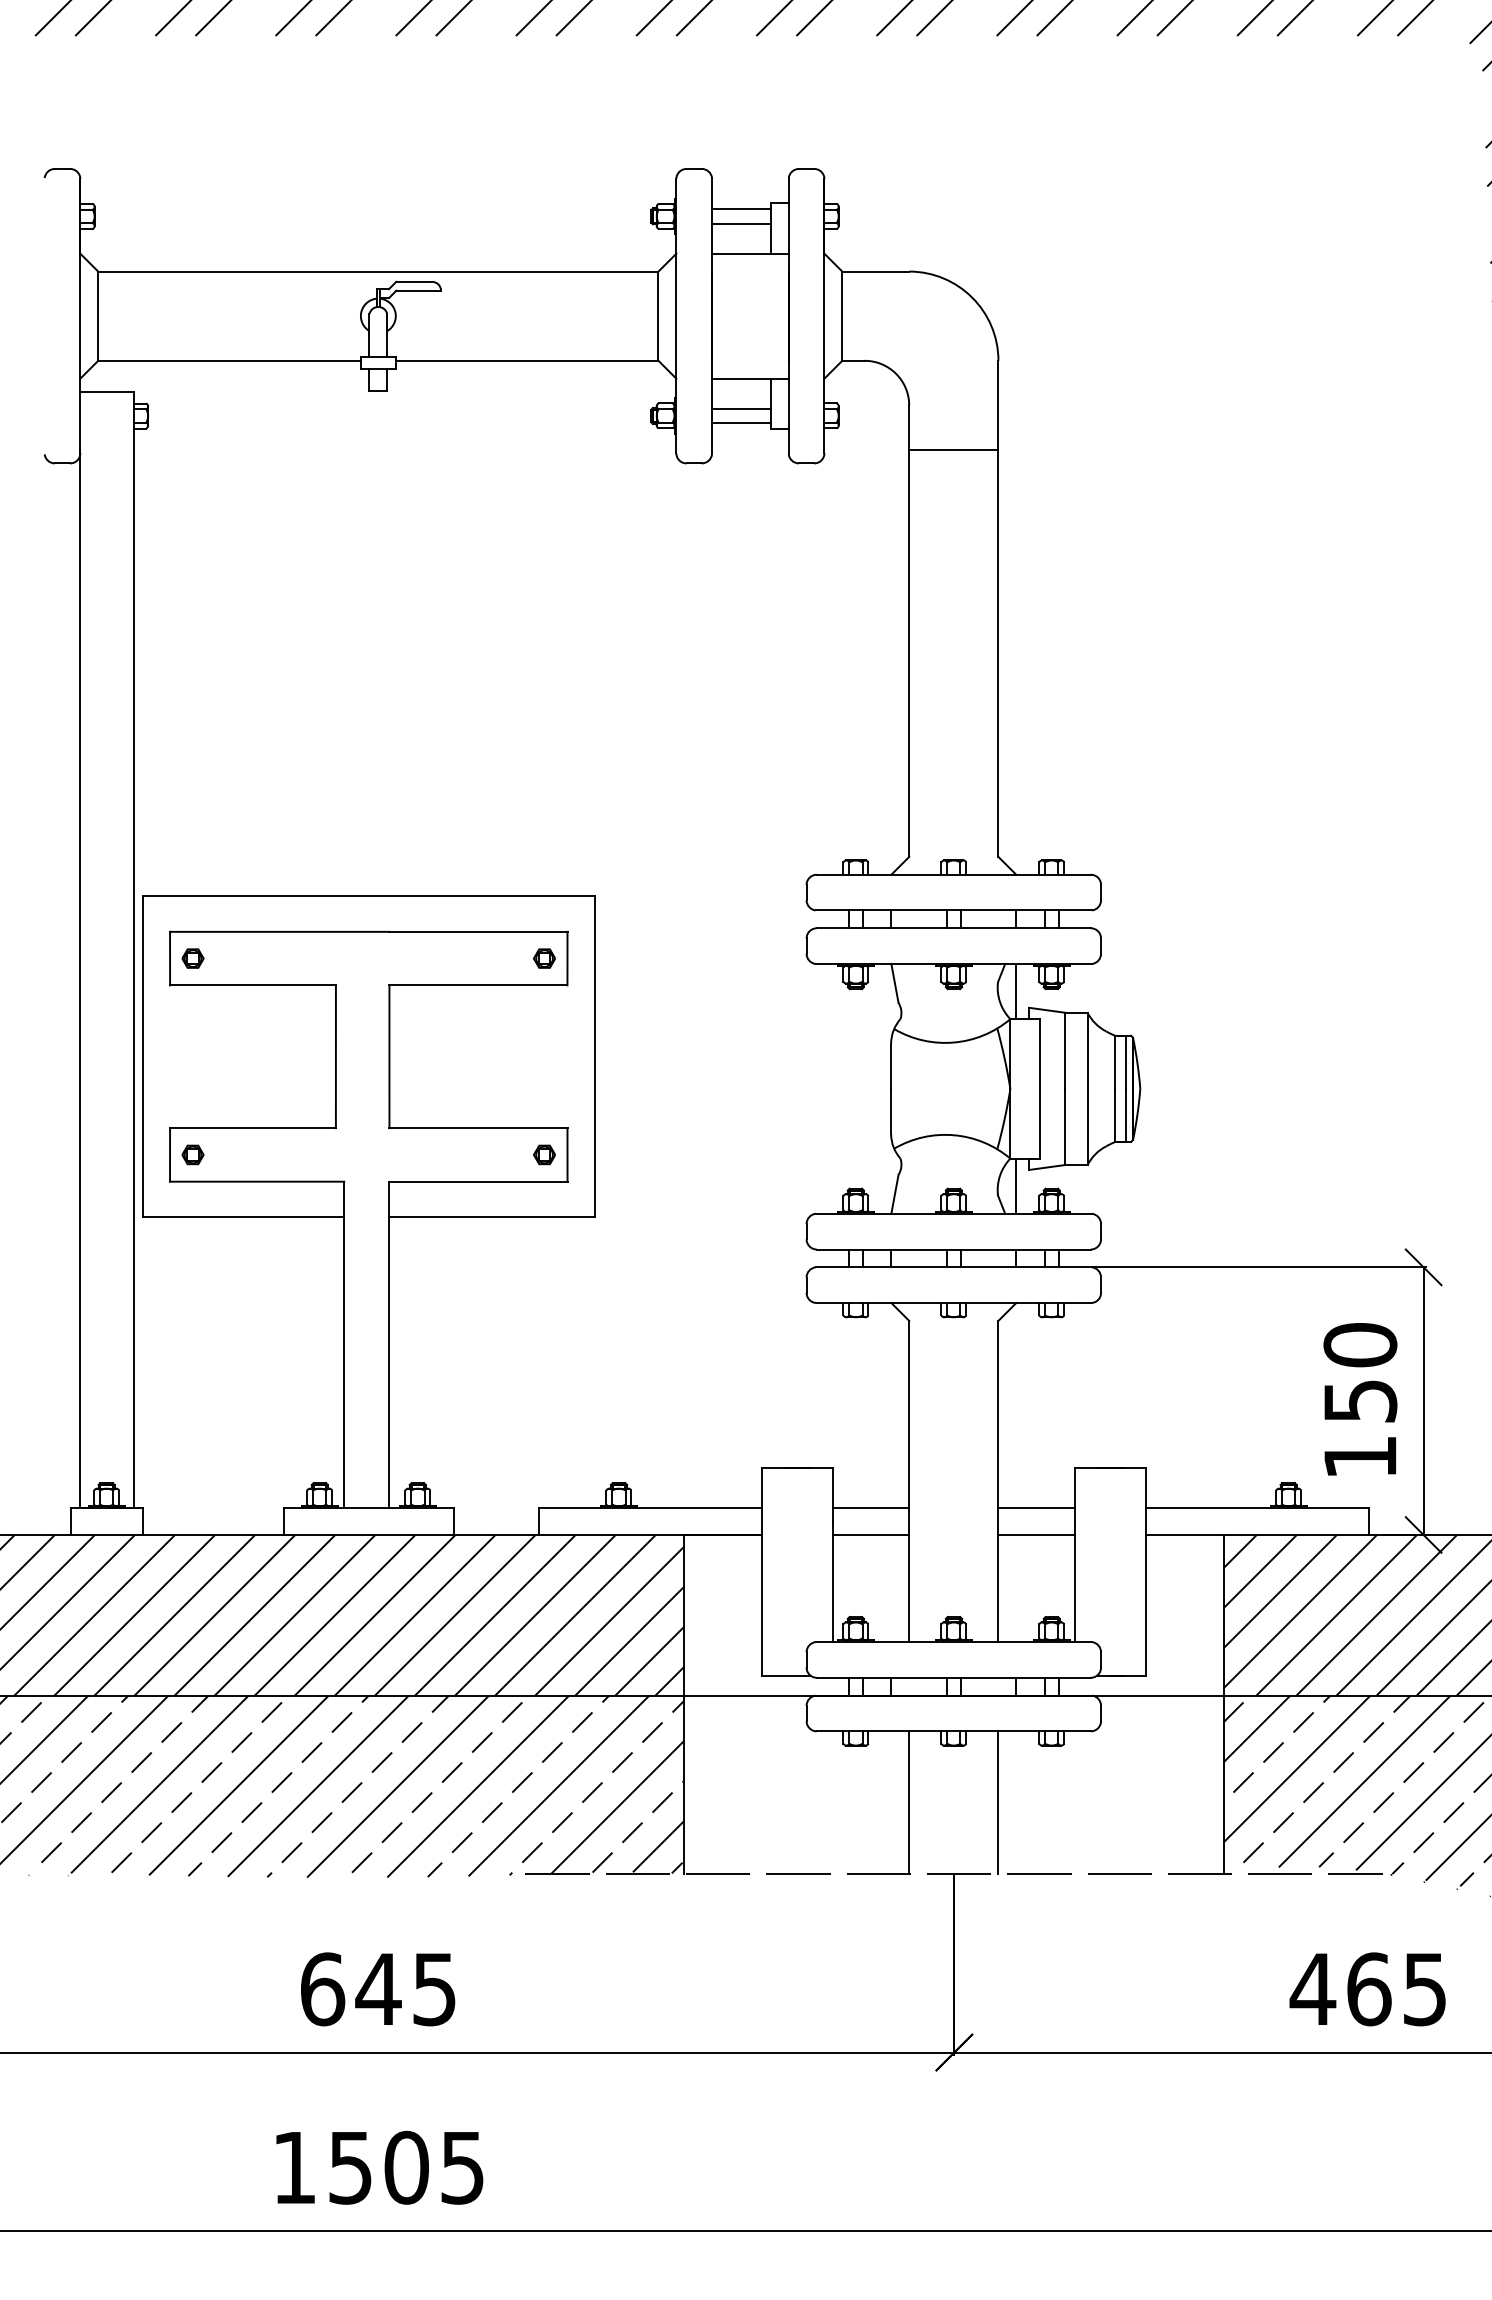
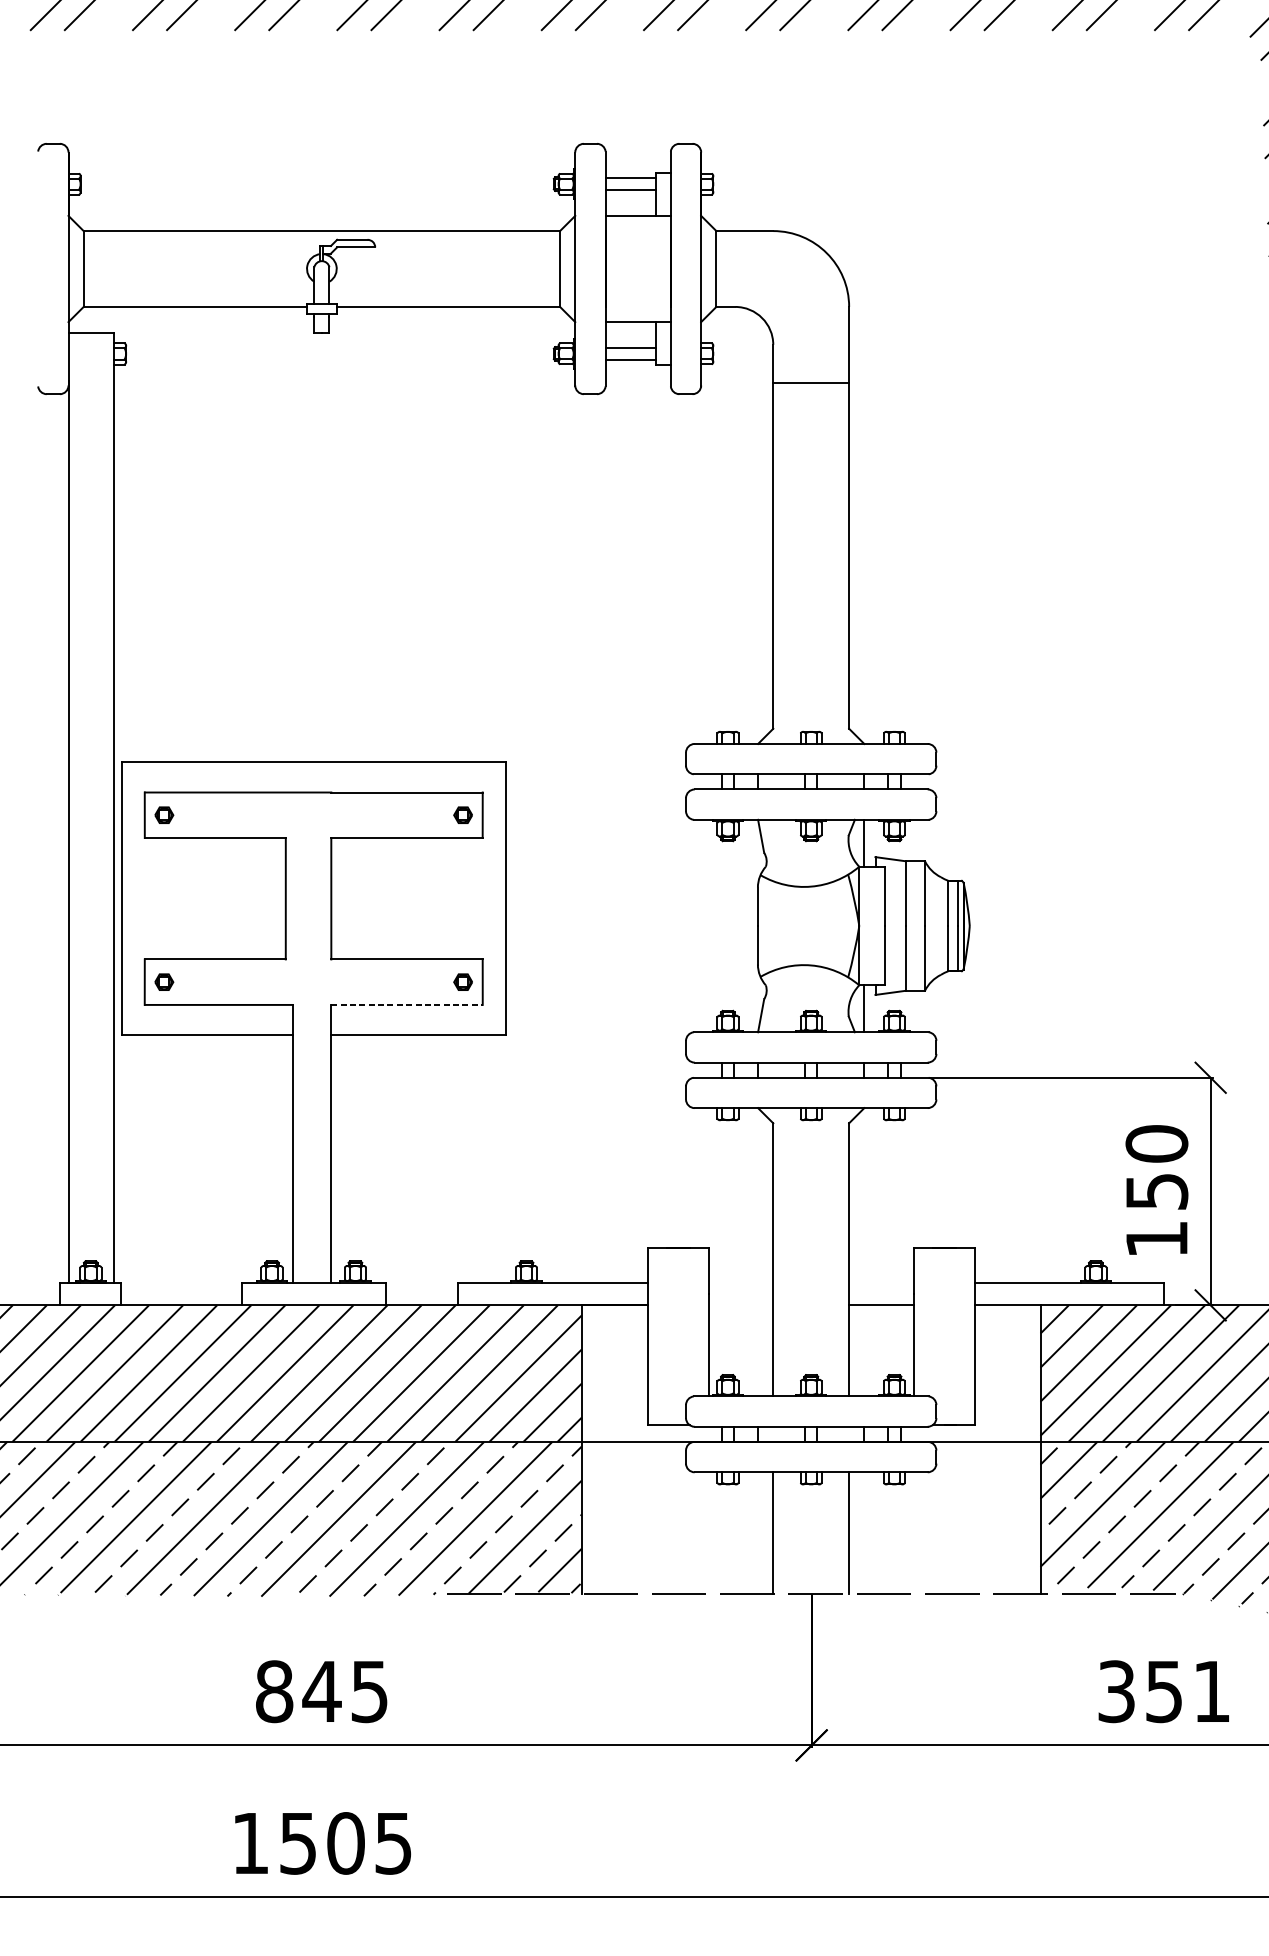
line: (479, 1181) -> (407, 1004), solid -> dashed
line: (871, 1508) -> (741, 1282), removed
line: (1036, 1508) -> (881, 1282), removed
line: (871, 1535) -> (741, 1305), removed
text: (322, 1989) -> (274, 1691), 645 -> 845
text: (1367, 1989) -> (1162, 1691), 465 -> 351

